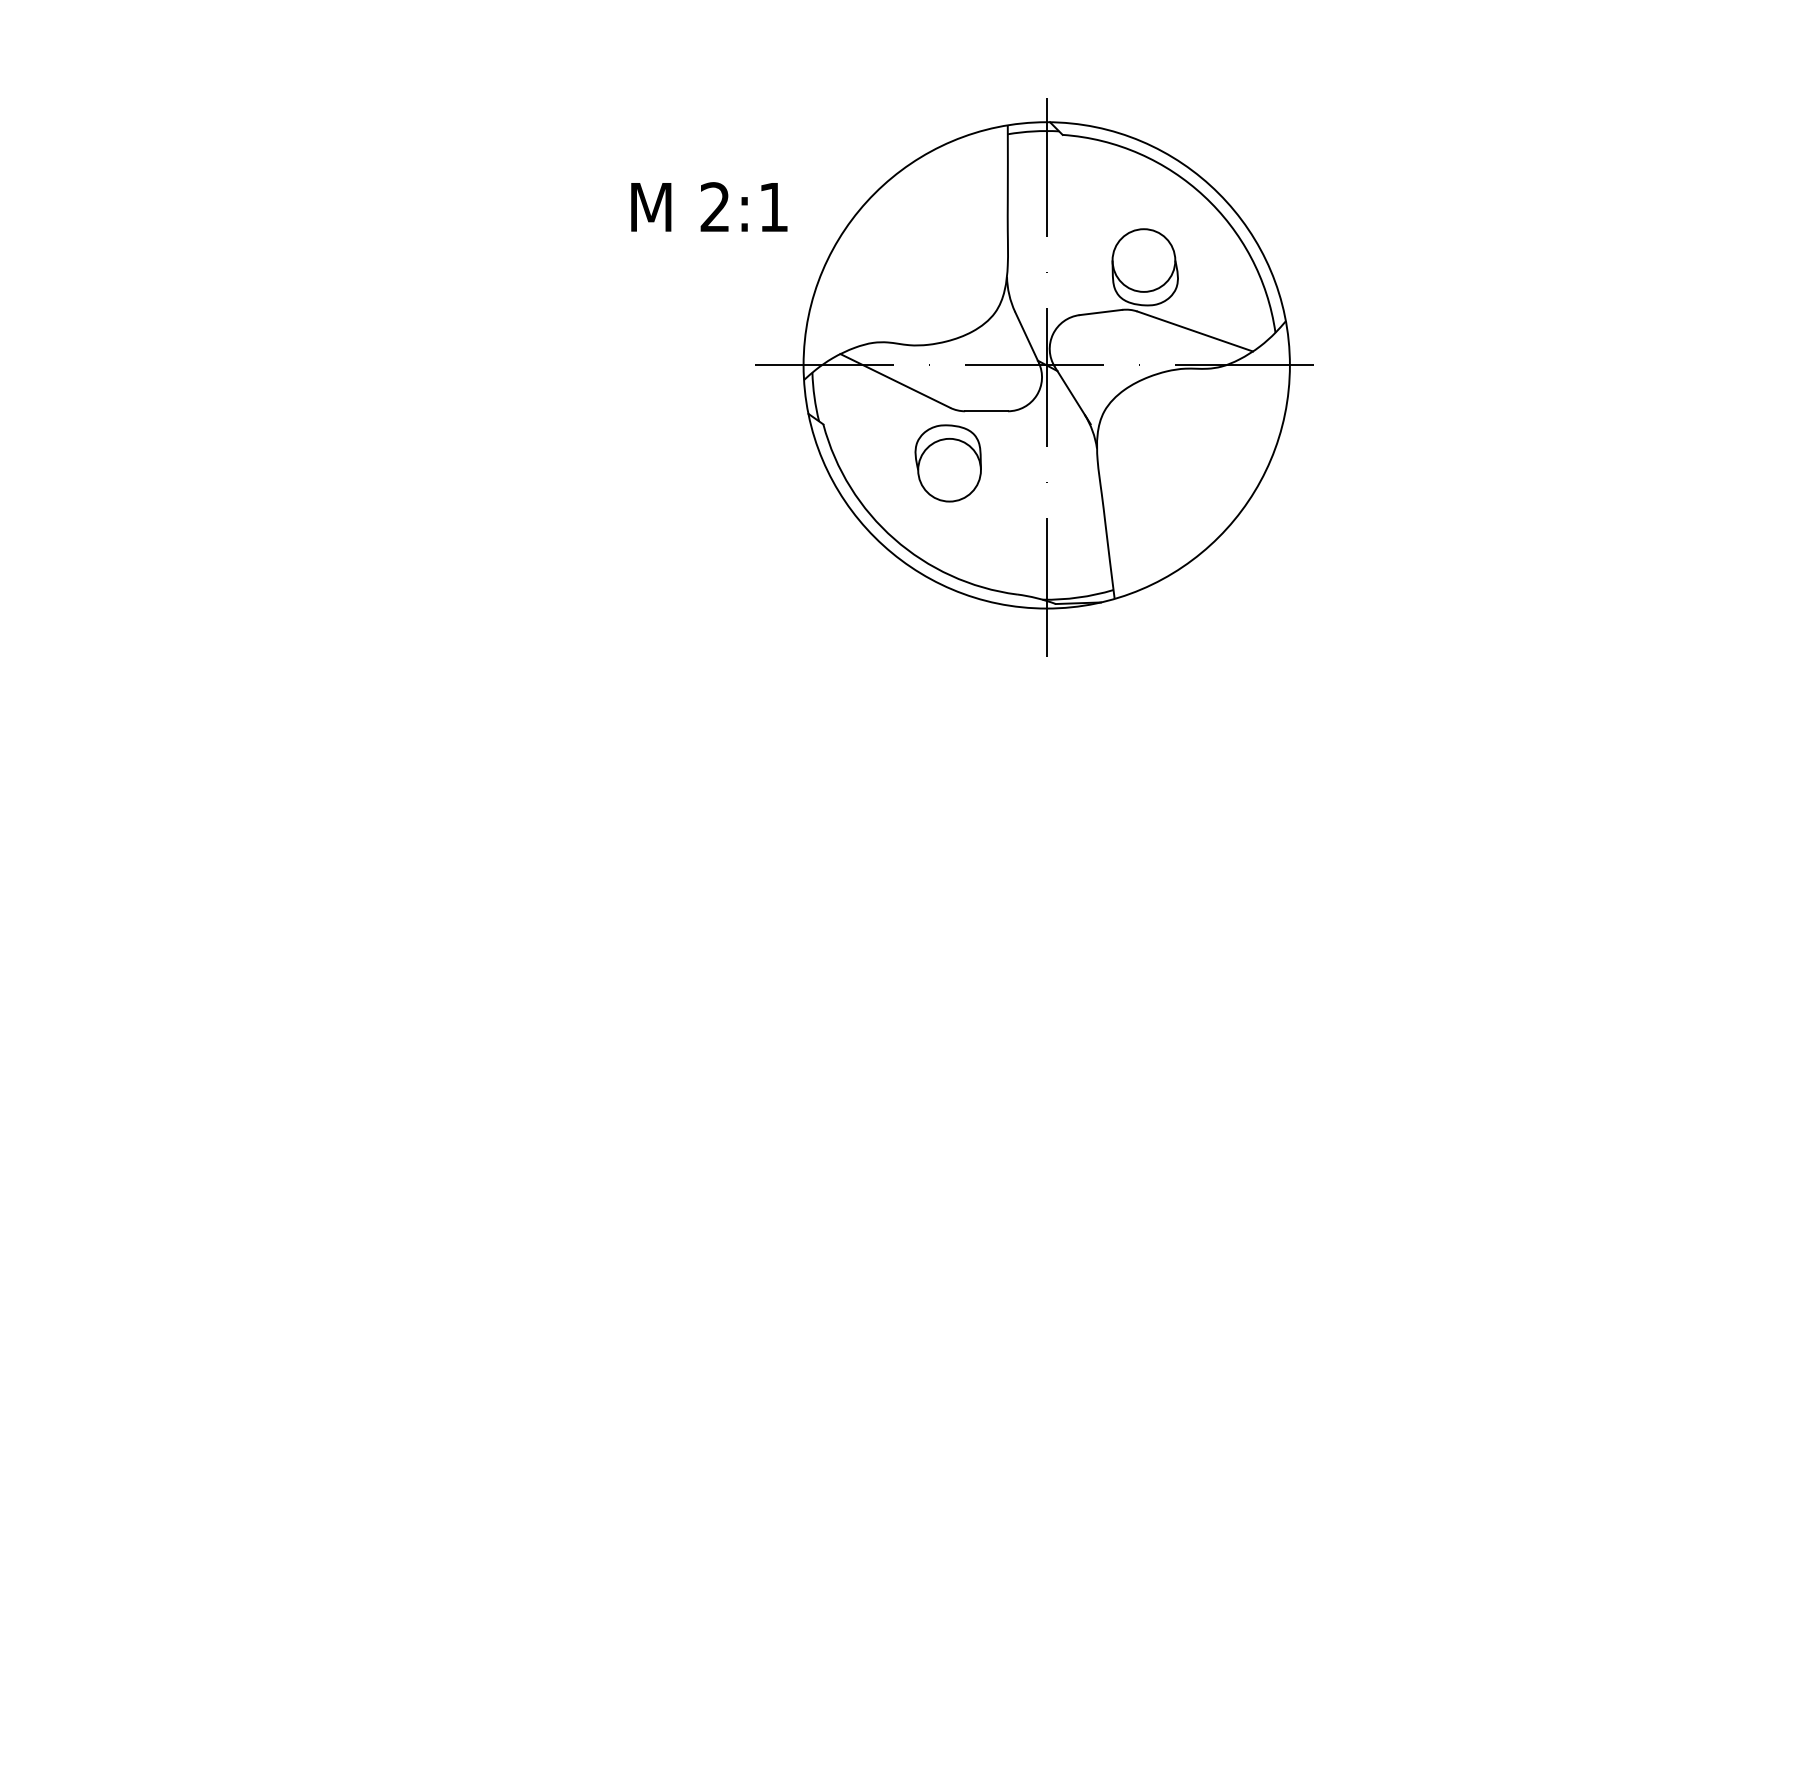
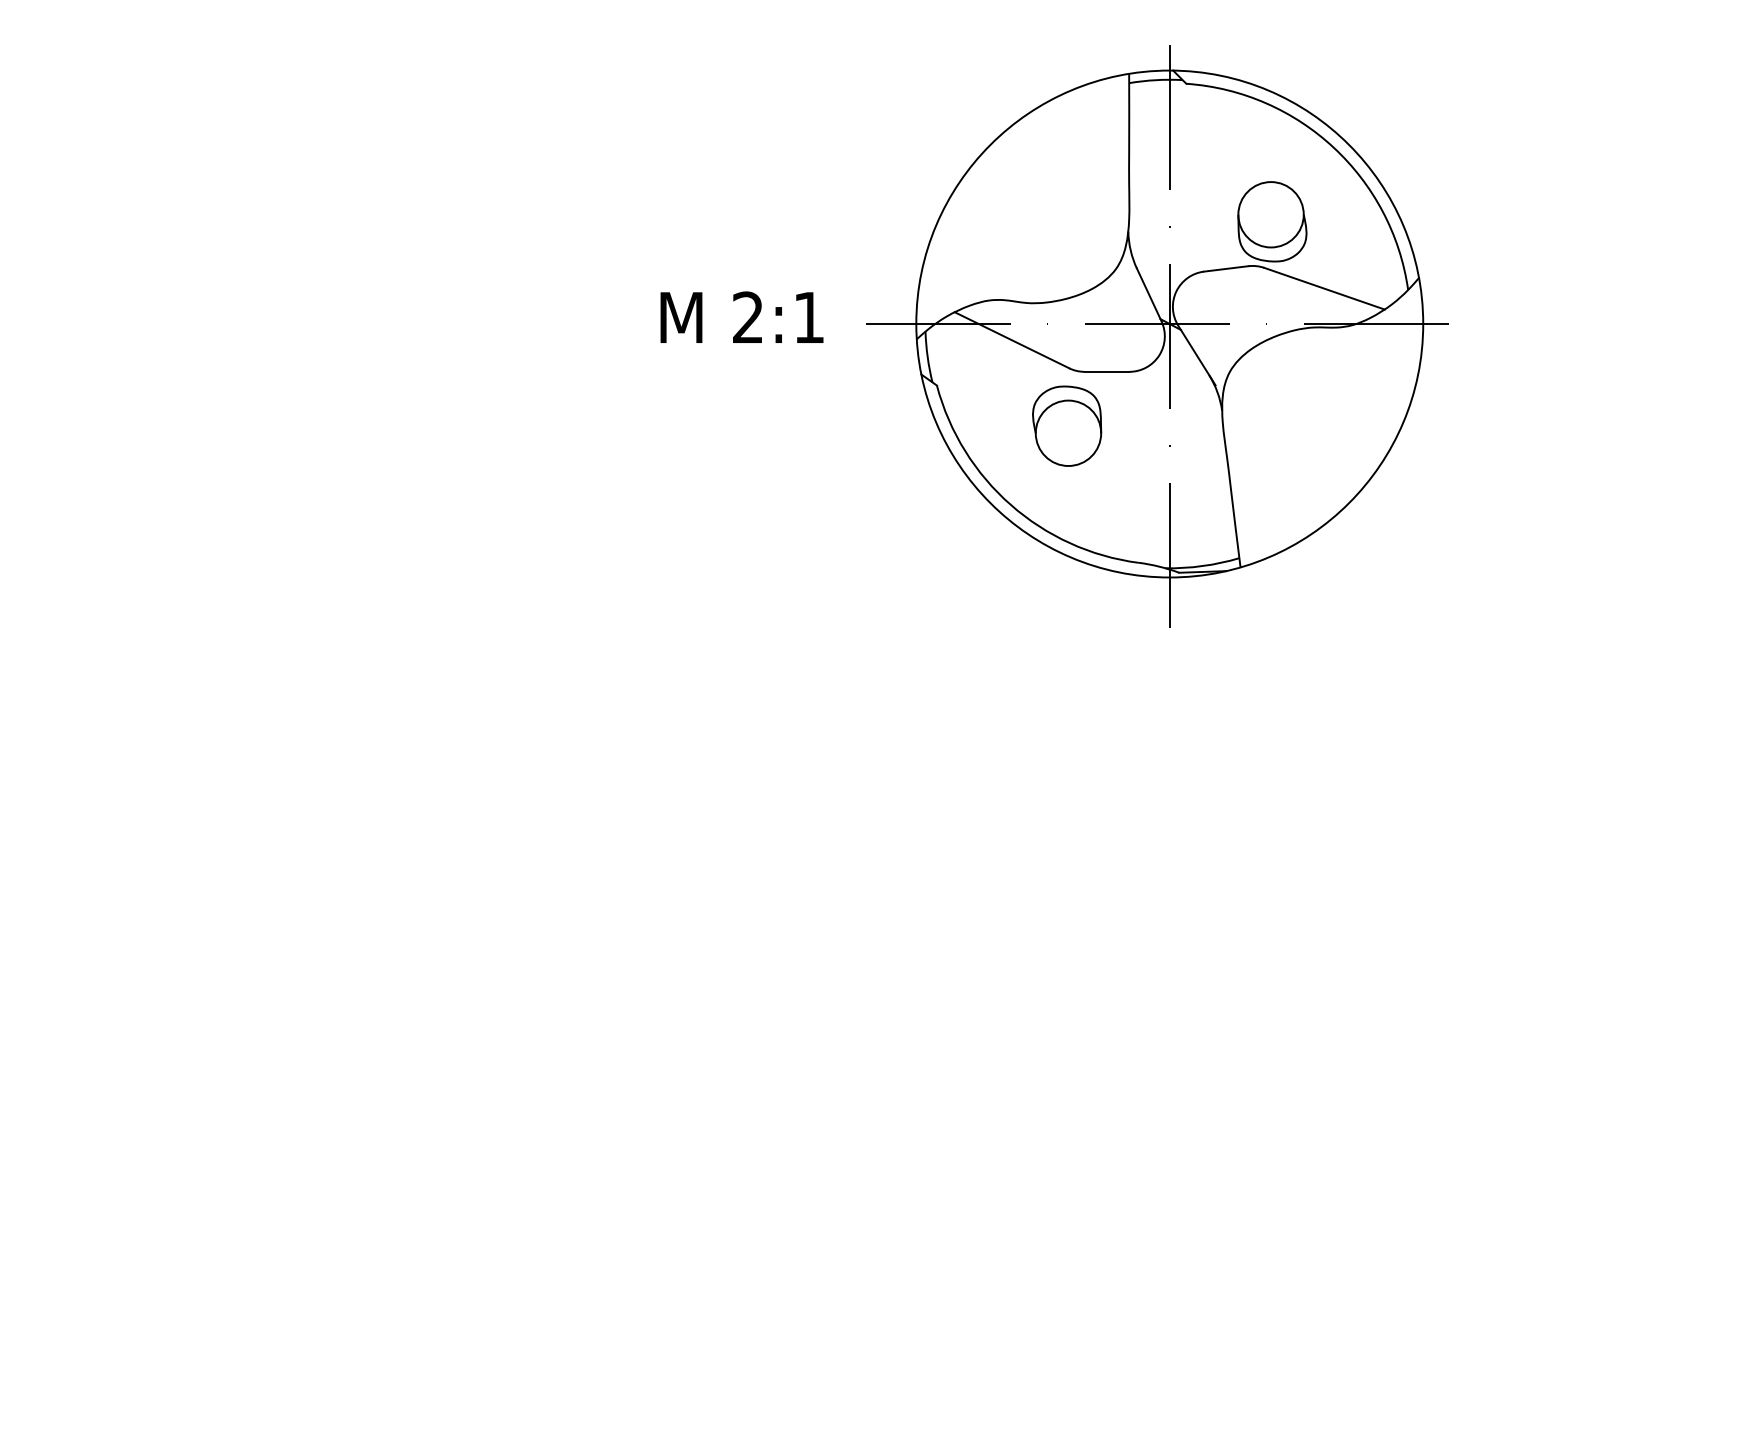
text: (709, 206) -> (742, 316), moved

